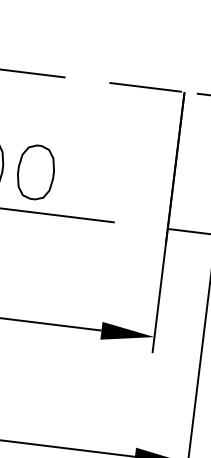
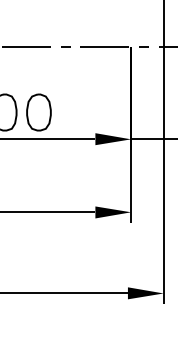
line: (87, 79) -> (65, 46), added
fill: (141, 225) -> (113, 139), added

